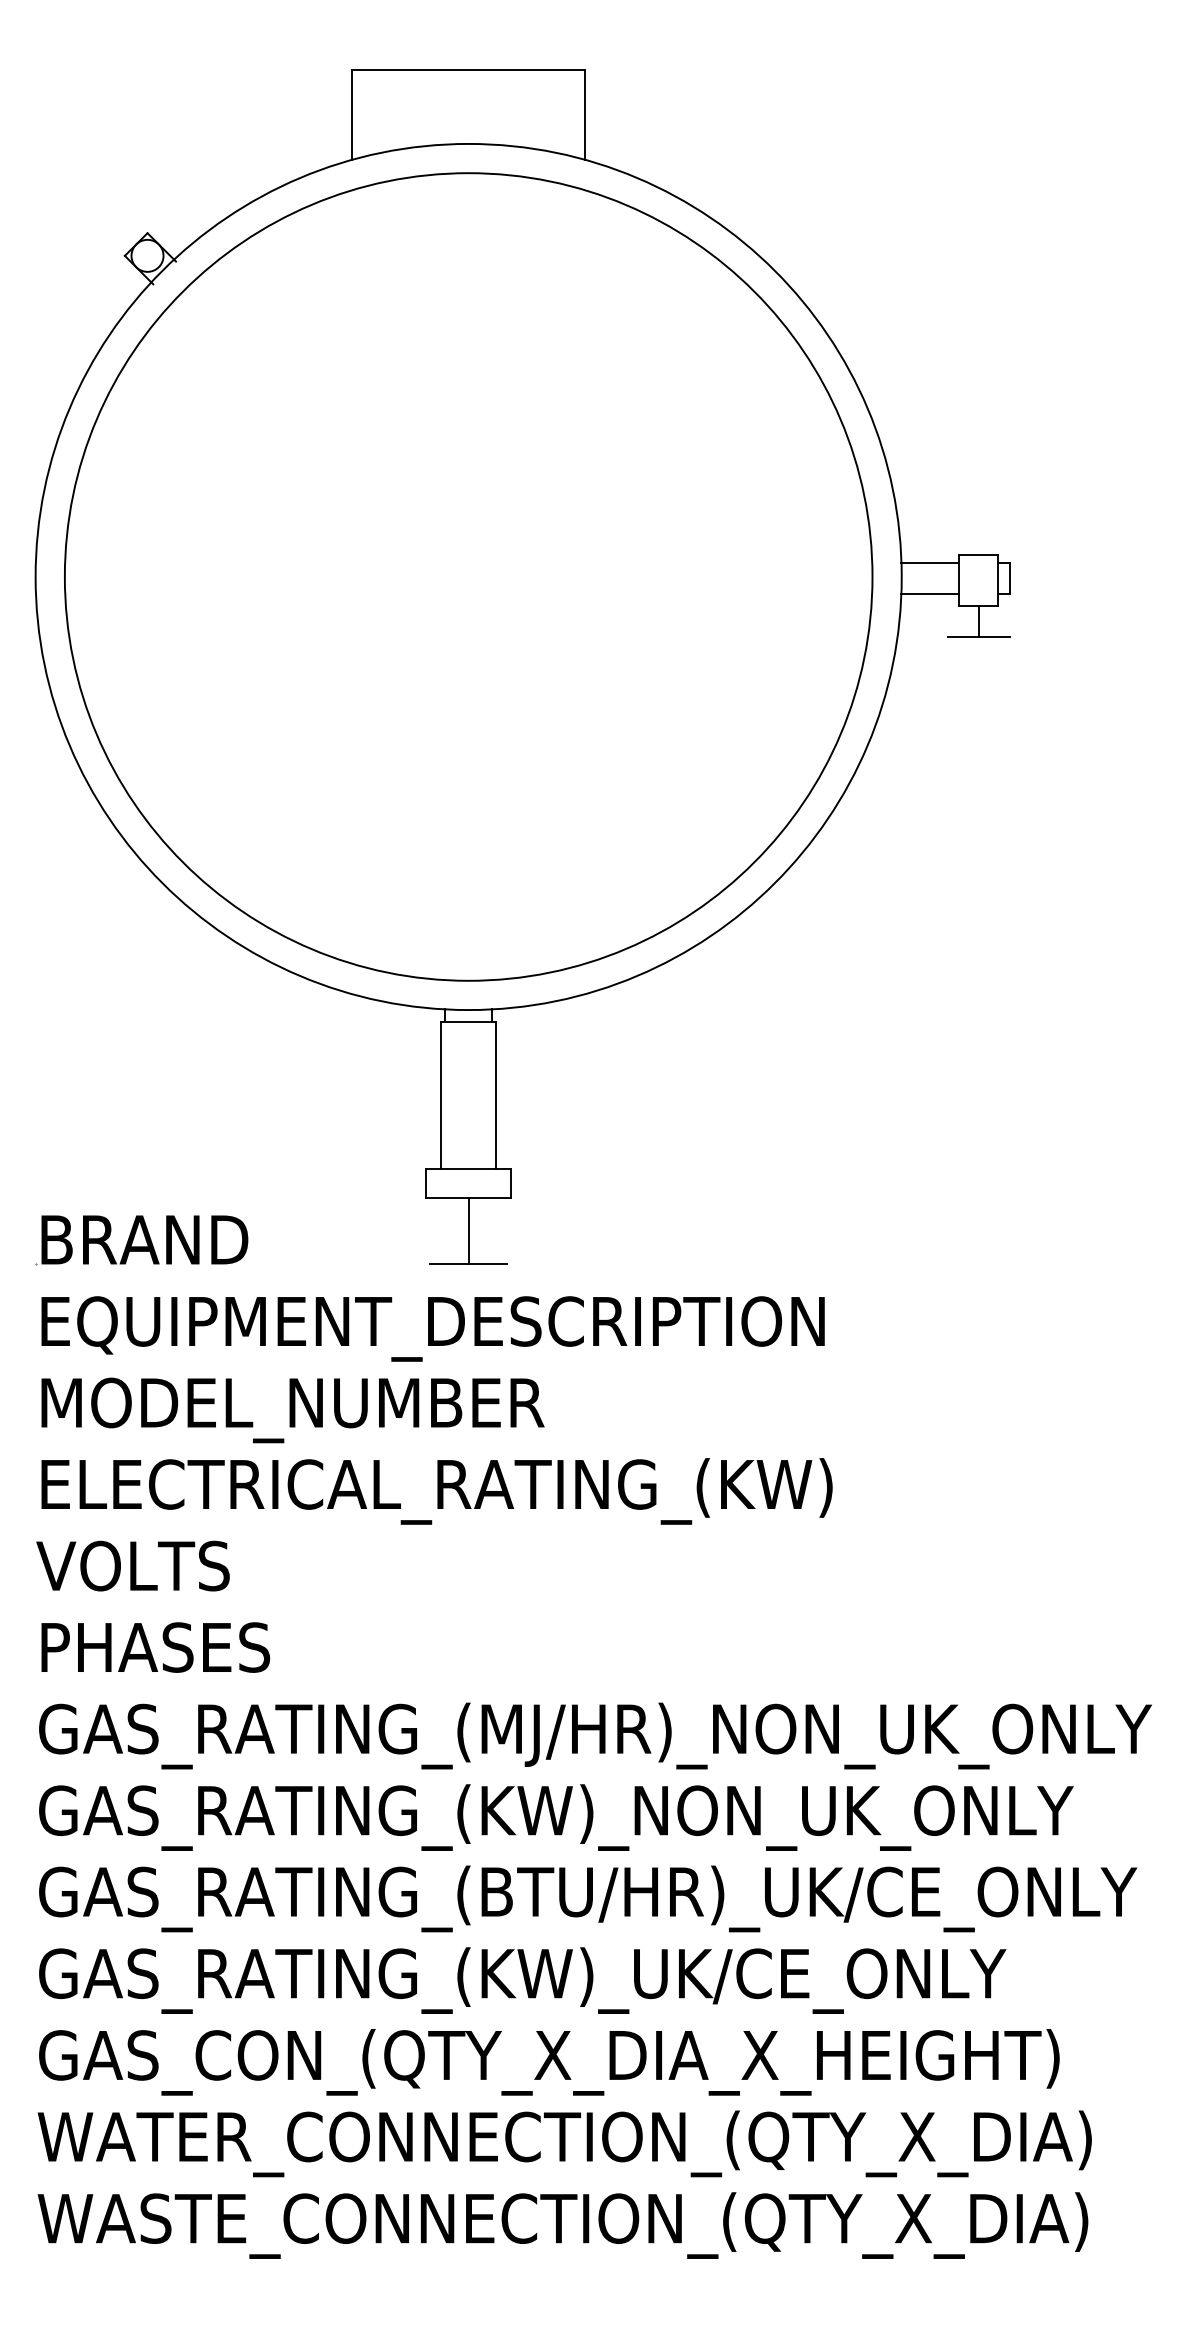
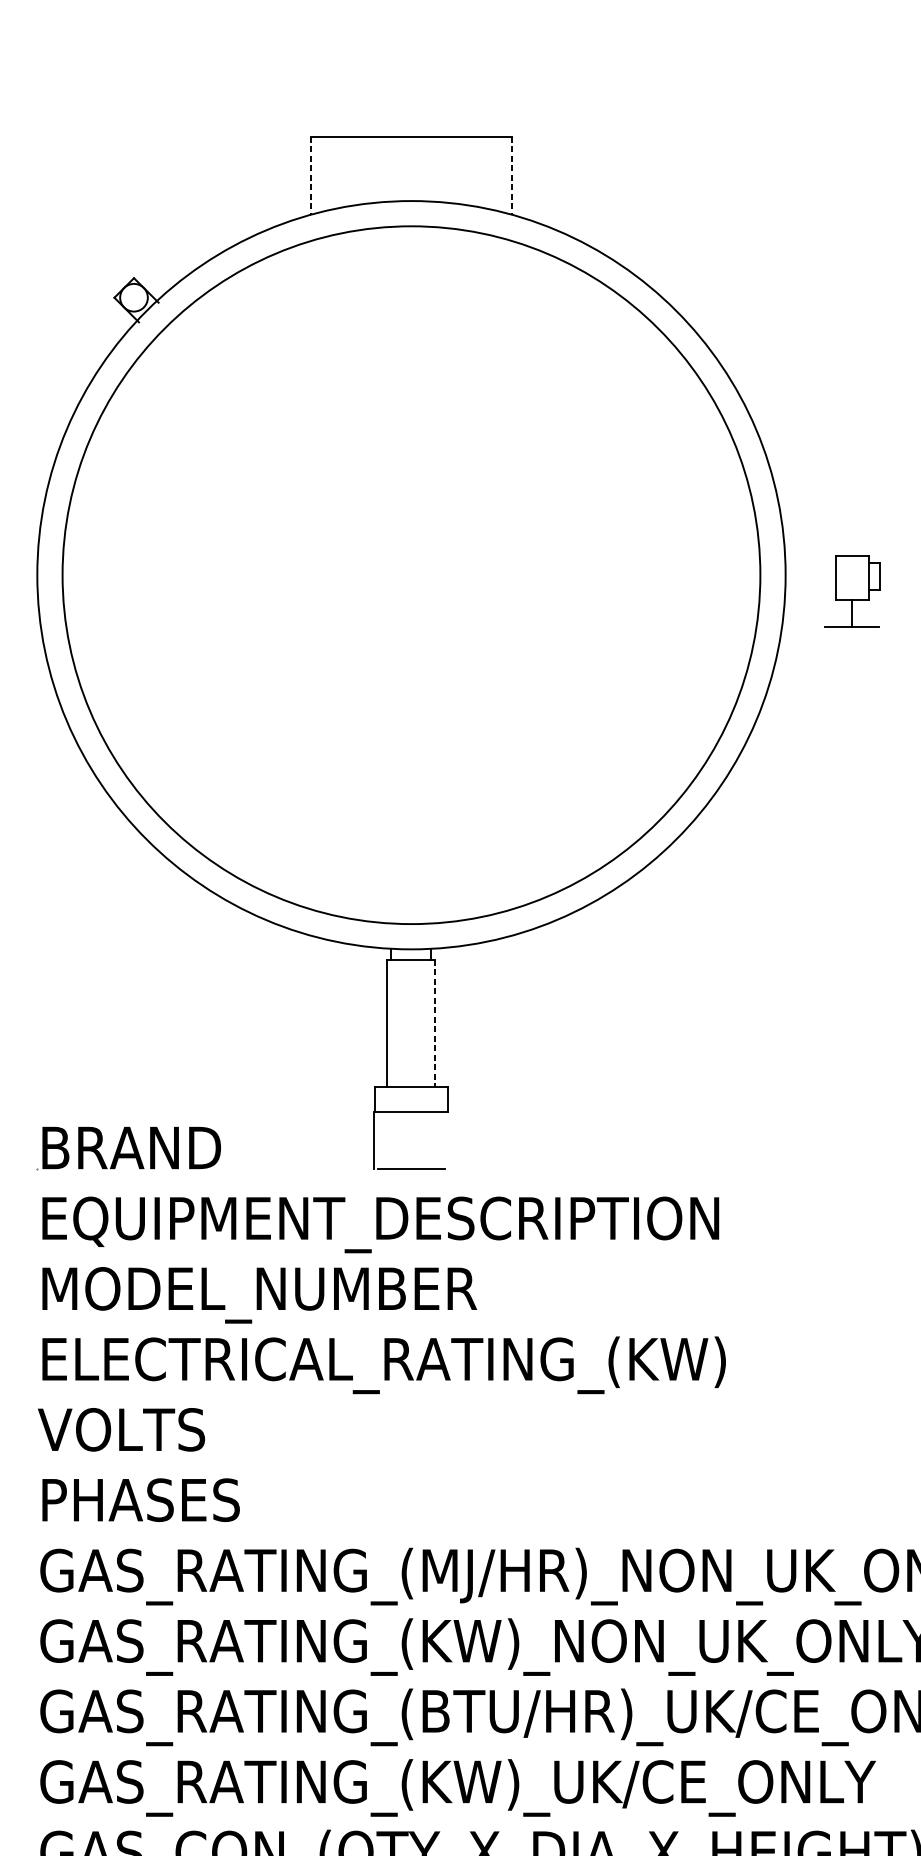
line: (352, 115) -> (311, 176), solid -> dashed
line: (585, 115) -> (512, 176), solid -> dashed
line: (930, 562) -> (810, 562), removed
line: (930, 593) -> (810, 589), removed
line: (496, 1095) -> (435, 1023), solid -> dashed
line: (468, 1231) -> (374, 1140), moved

